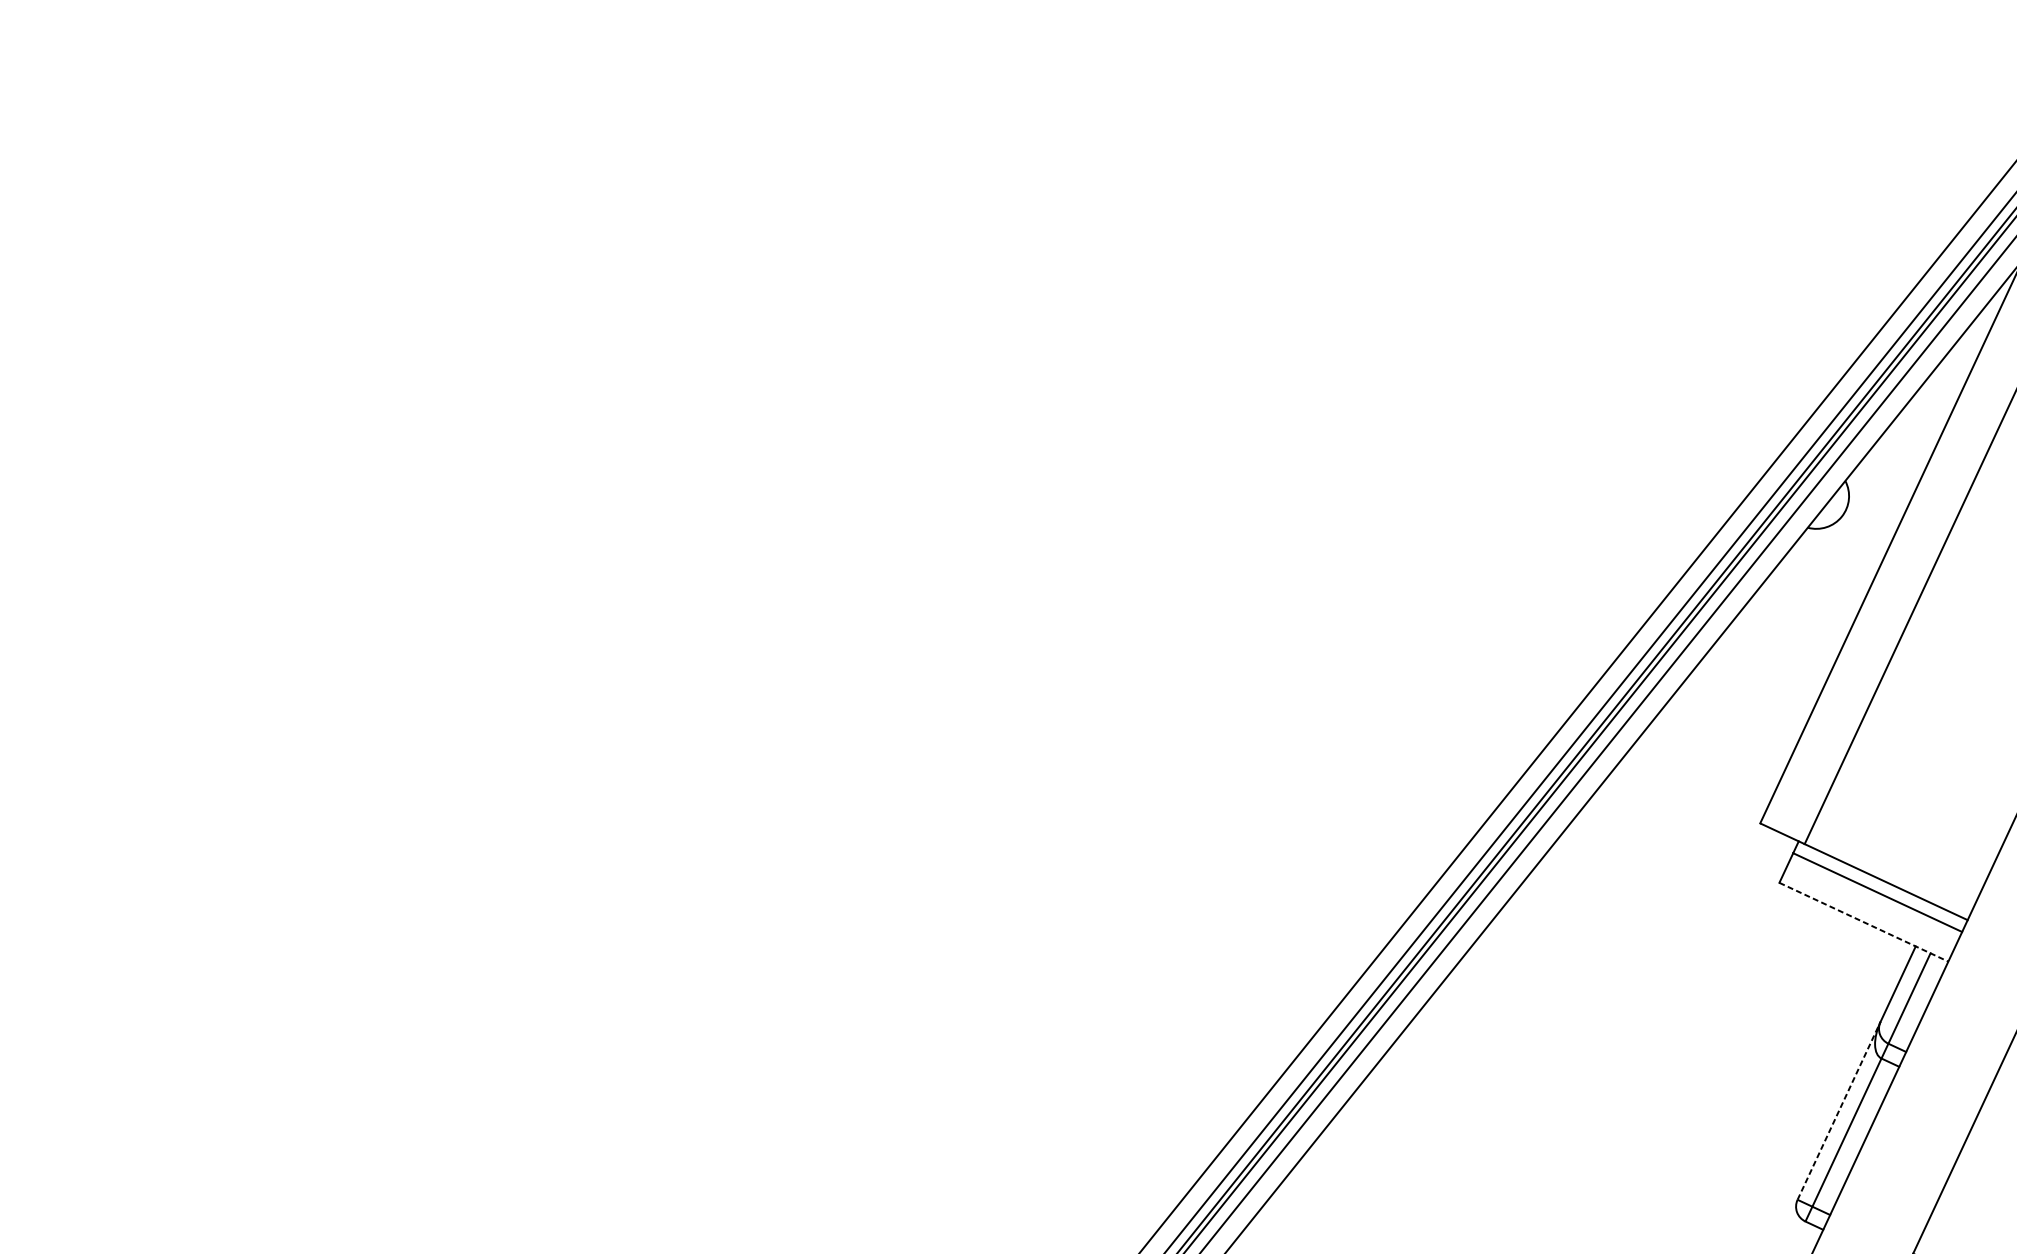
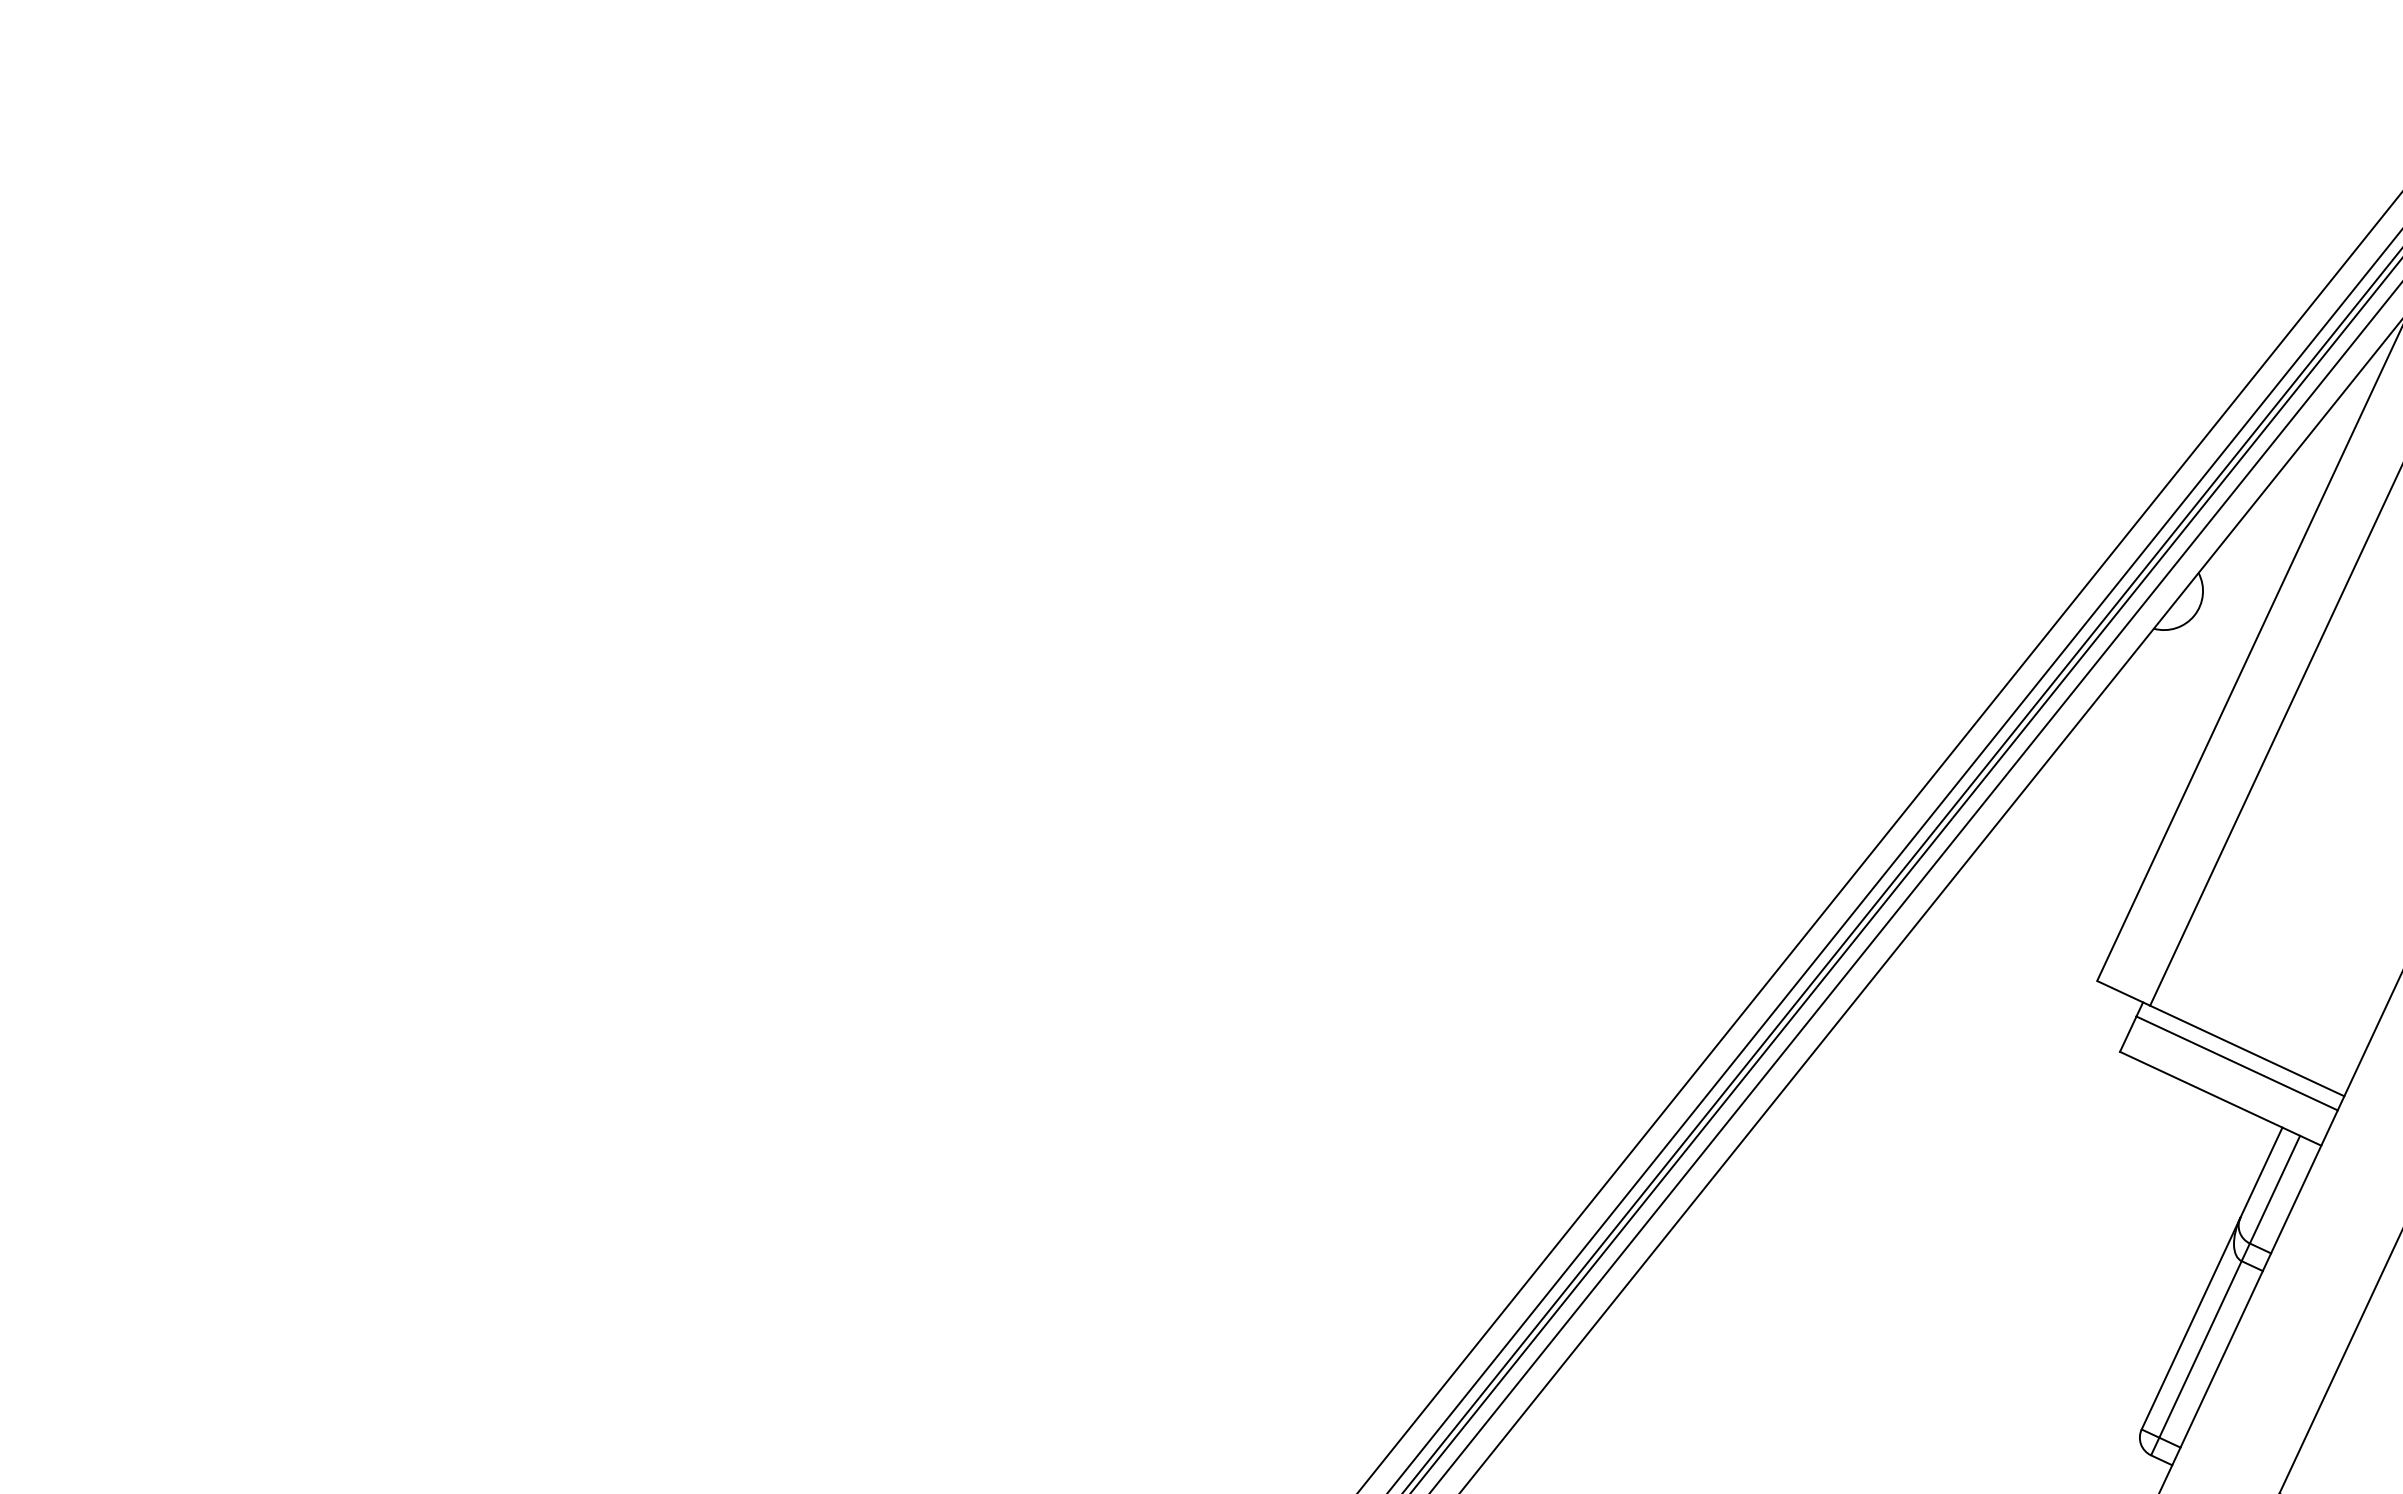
line: (1864, 922) -> (2221, 1098), dashed -> solid
line: (1839, 1110) -> (2191, 1323), dashed -> solid

